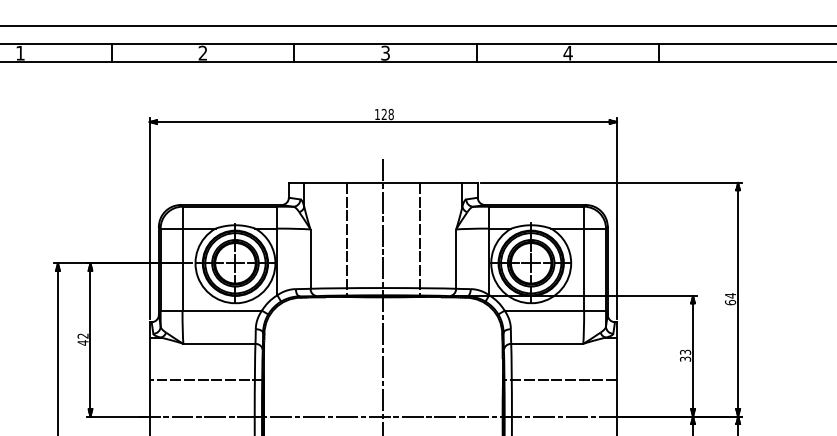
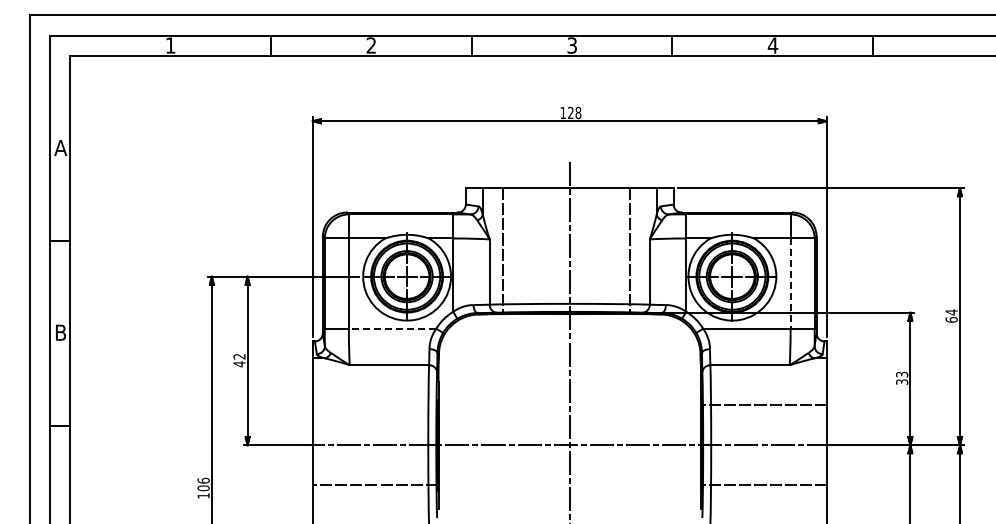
line: (346, 239) -> (502, 250), moved
line: (419, 239) -> (629, 250), moved
line: (584, 270) -> (790, 284), solid -> dashed
line: (222, 310) -> (392, 328), solid -> dashed
line: (205, 380) -> (374, 405), removed

